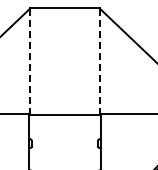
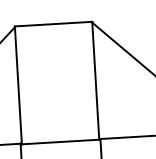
line: (29, 61) -> (17, 85), dashed -> solid
line: (100, 61) -> (96, 80), dashed -> solid

